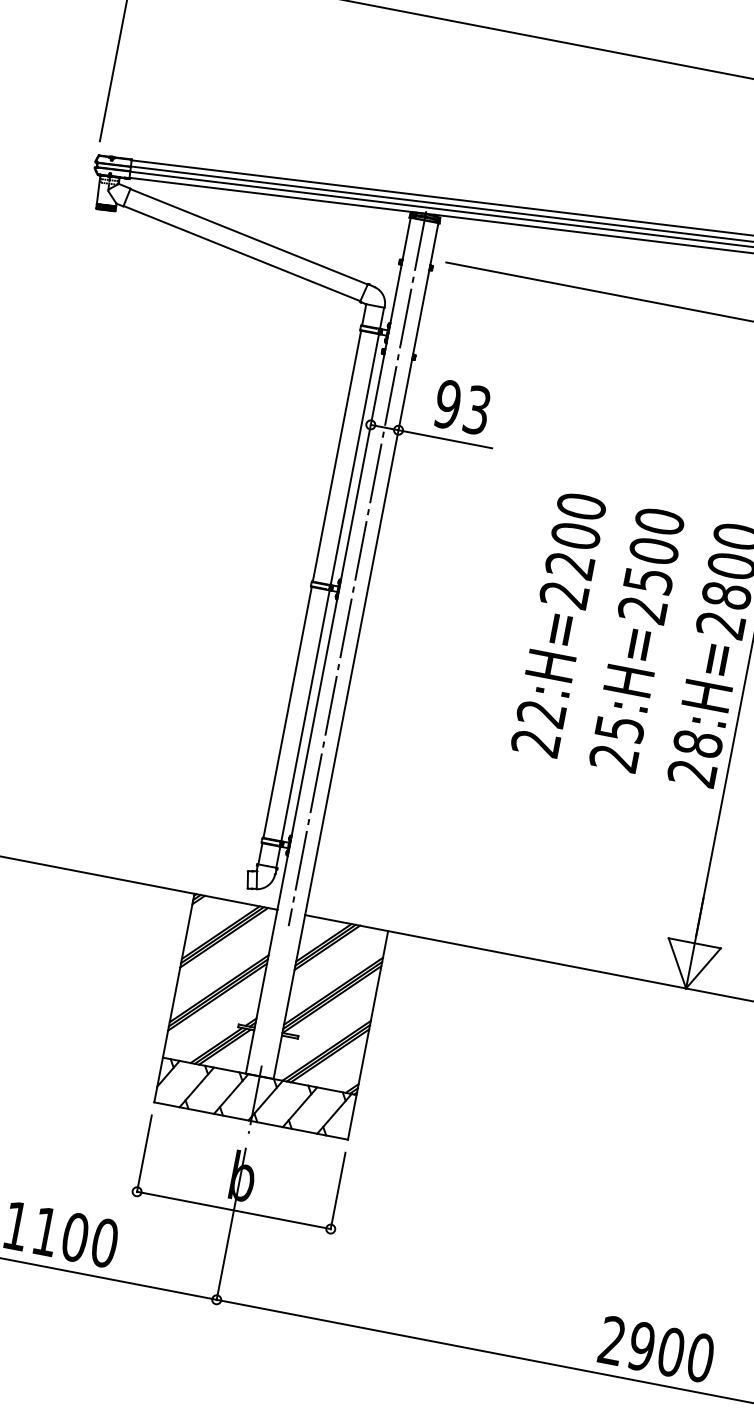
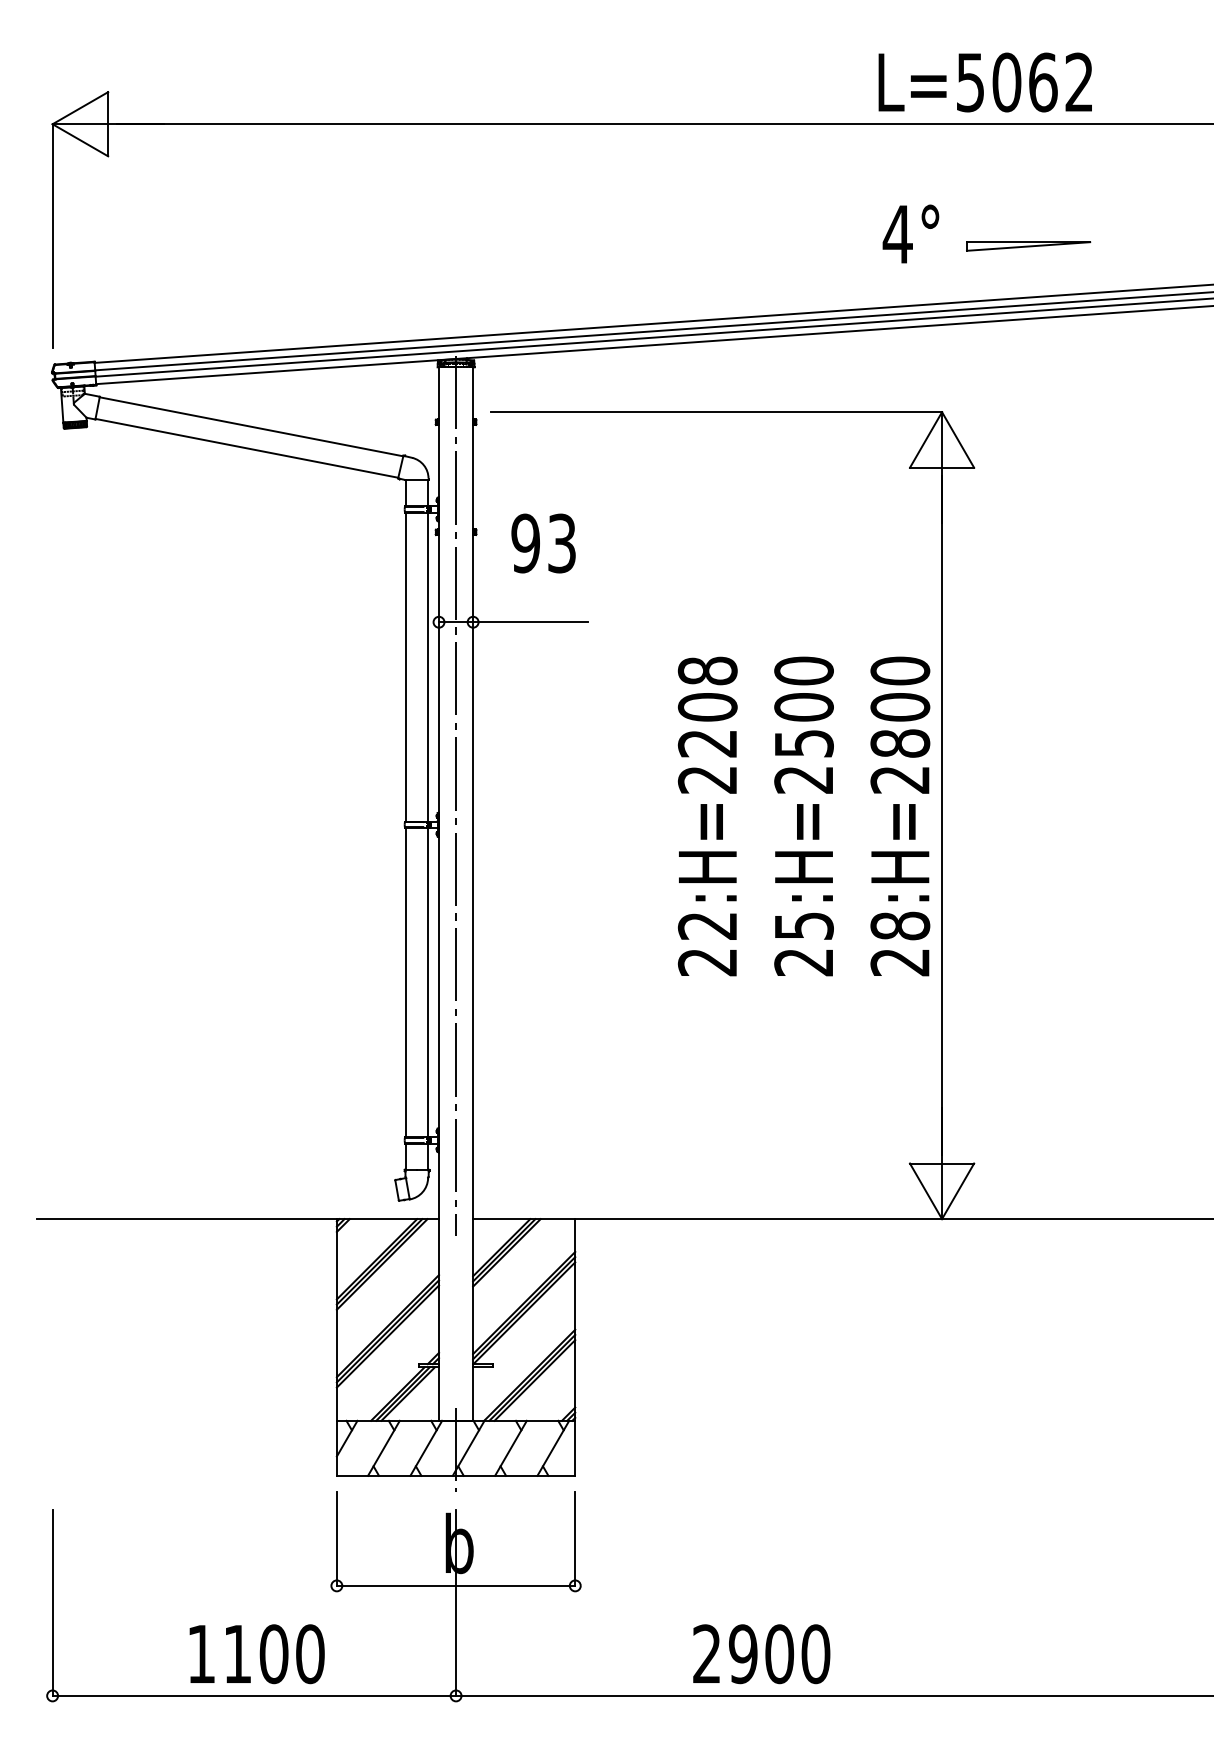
text: (462, 407) -> (543, 543), moved
text: (581, 506) -> (707, 670), 22:H=2200 -> 22:H=2208
text: (656, 1349) -> (761, 1654), moved

